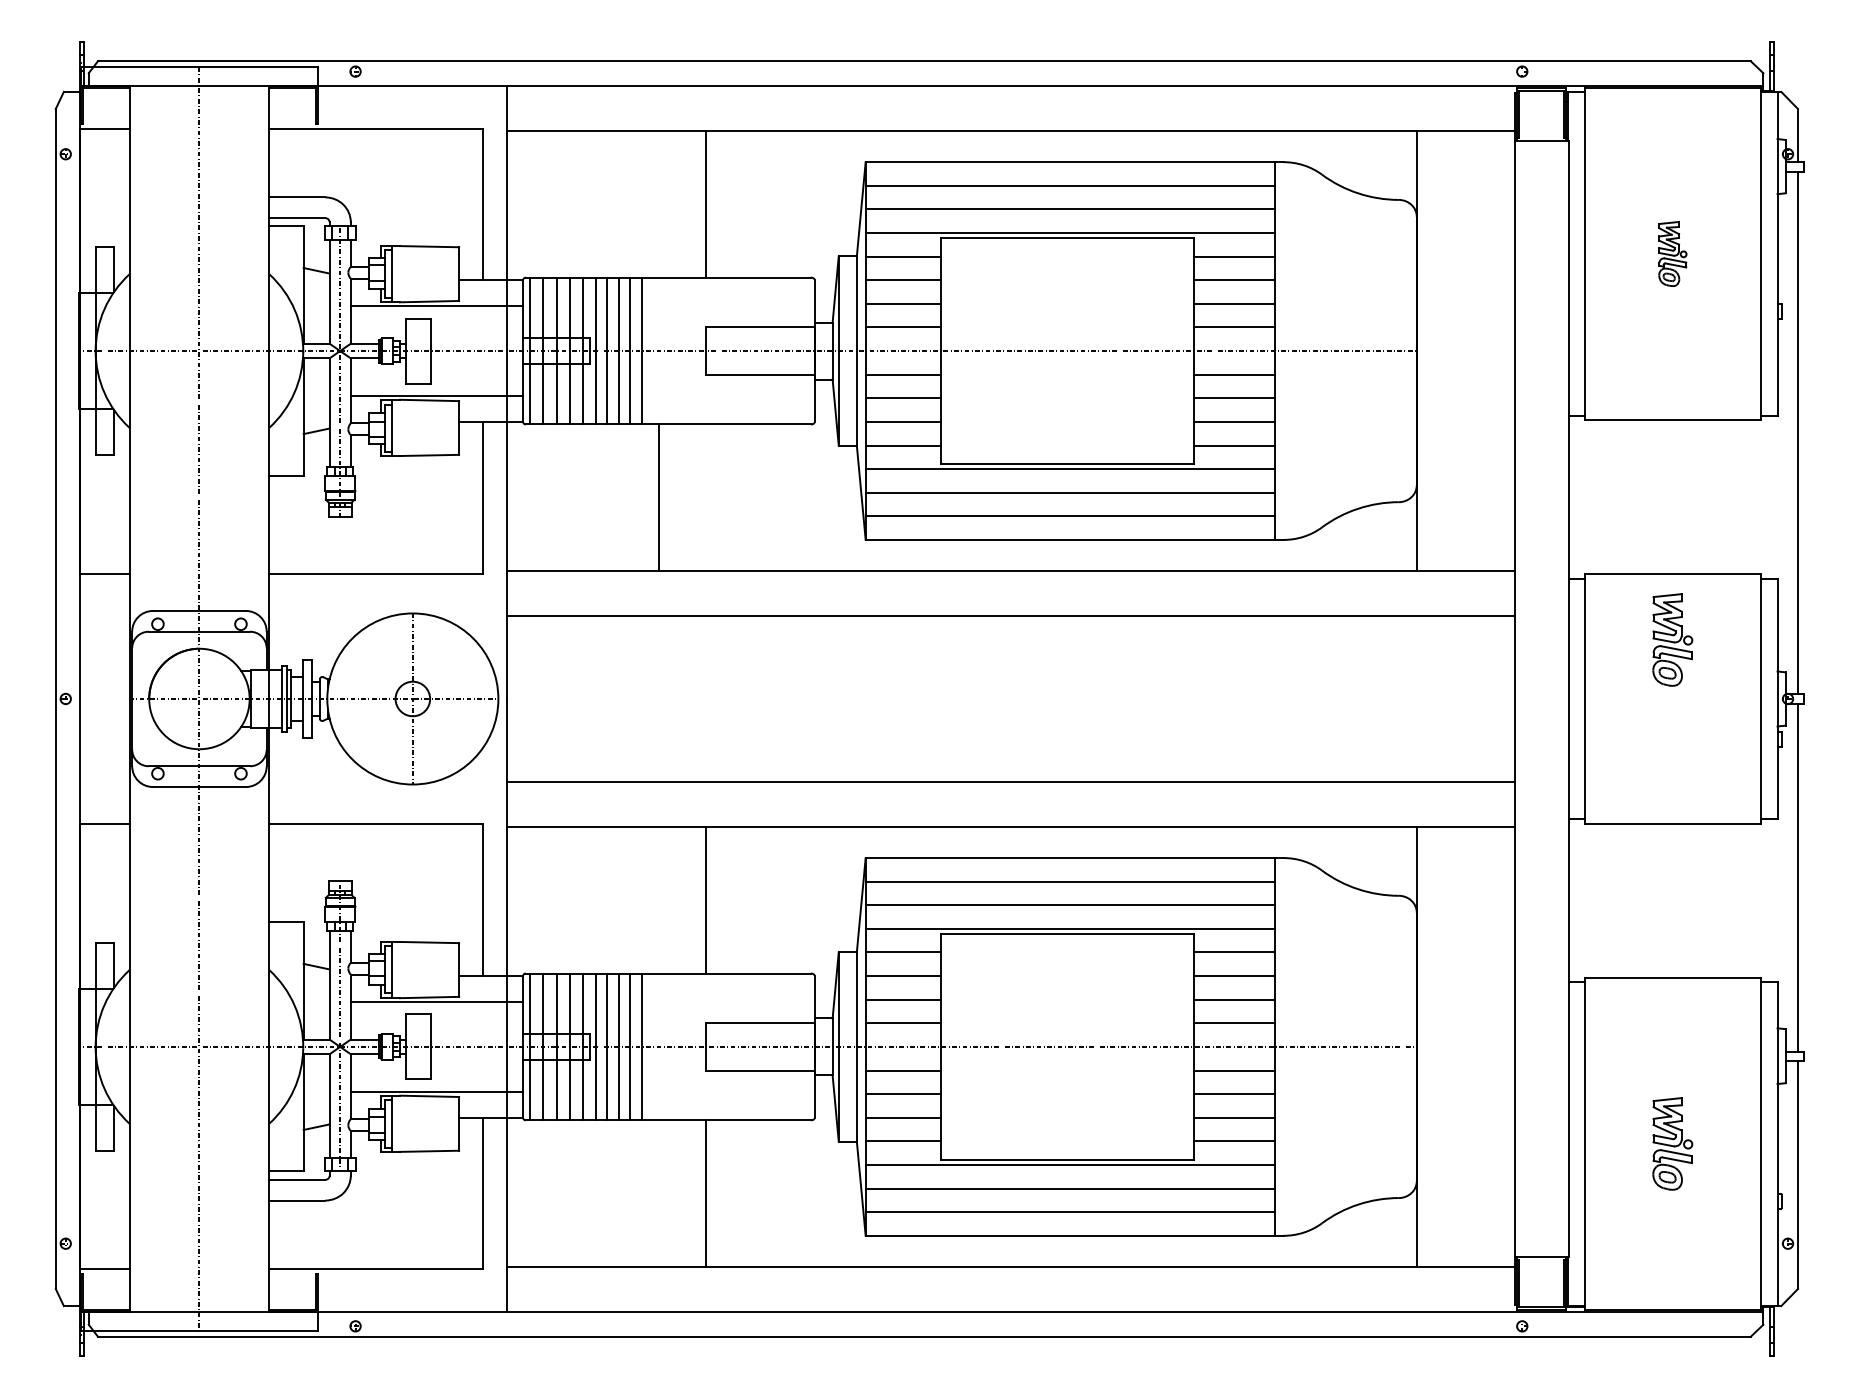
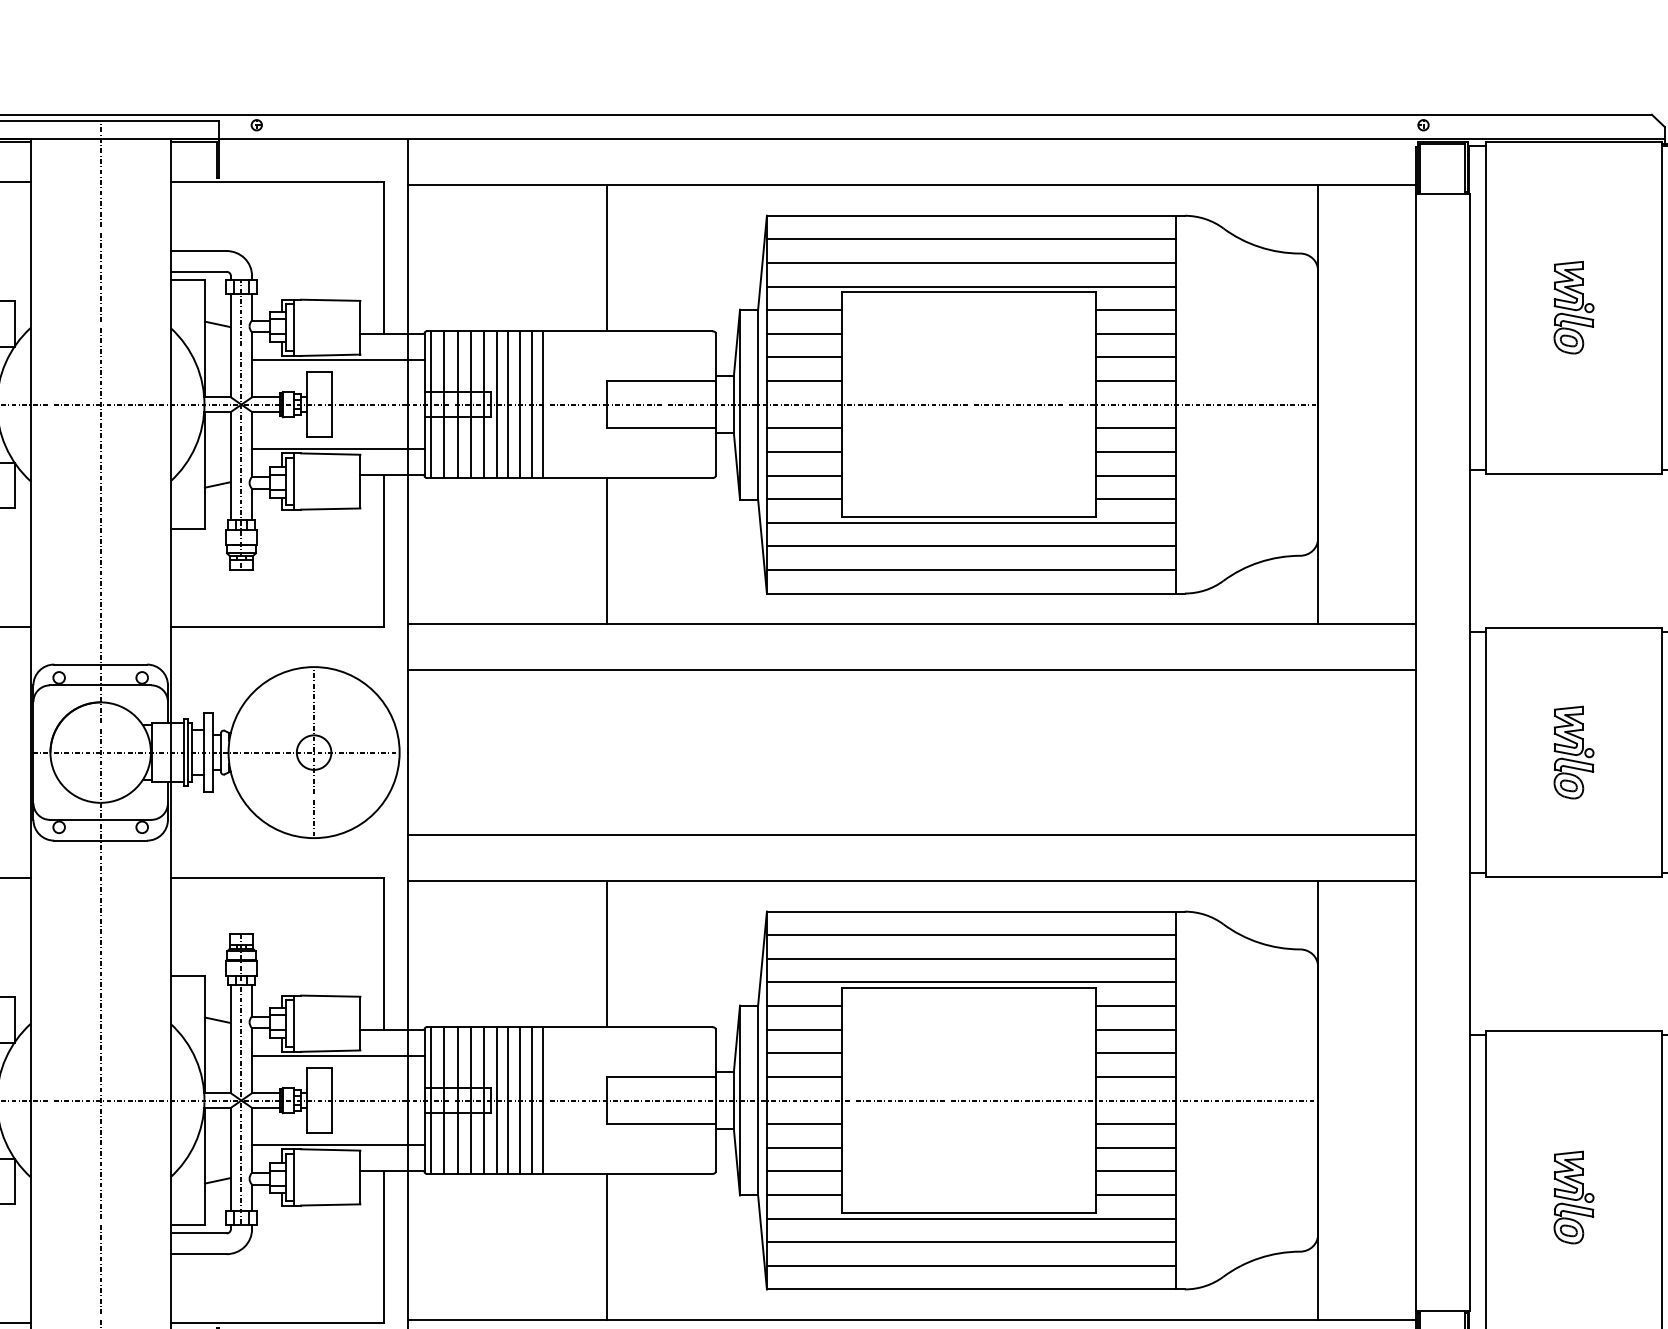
part: (1672, 253) -> (1573, 307), size x1.43
line: (659, 497) -> (607, 551), moved
part: (1672, 639) -> (1573, 752), moved

